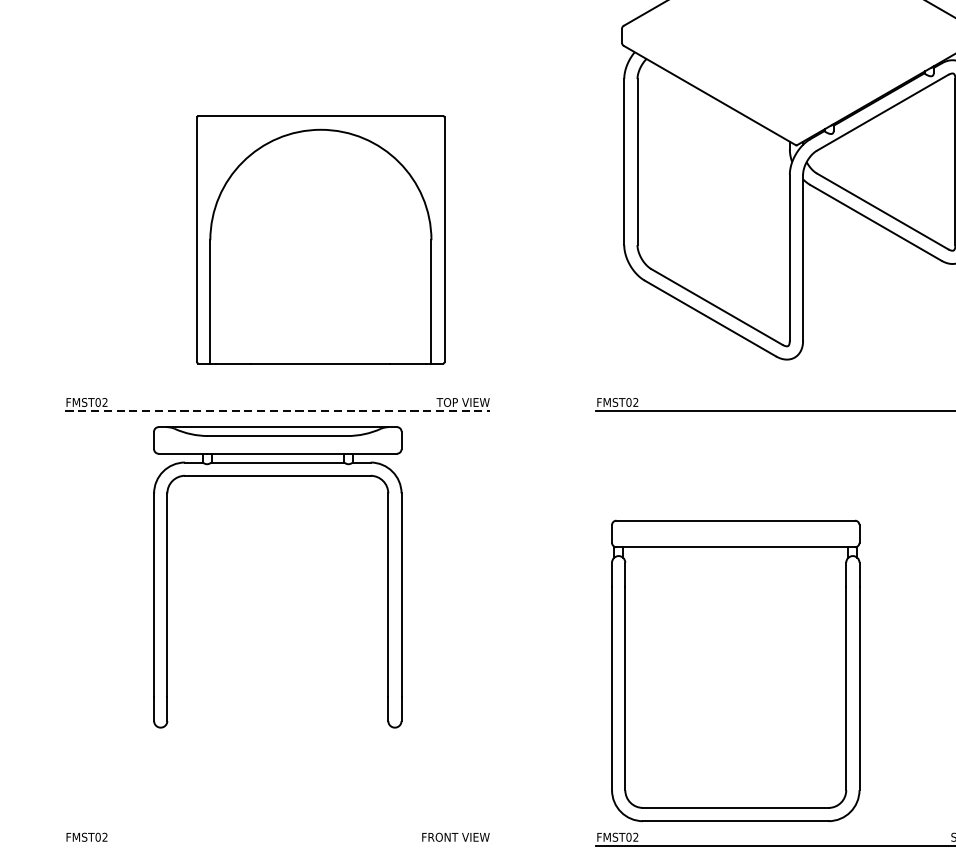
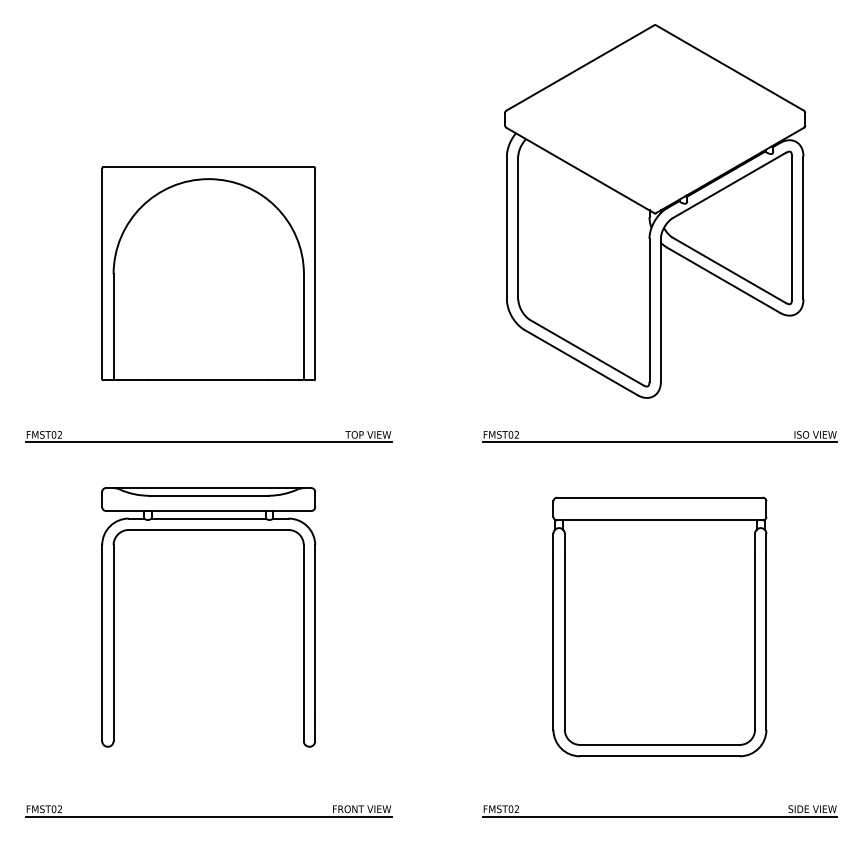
part: (320, 239) -> (208, 273), moved
line: (277, 411) -> (208, 442), dashed -> solid
part: (277, 476) -> (208, 530), moved
part: (735, 670) -> (659, 626), moved
line: (277, 845) -> (208, 816), added

